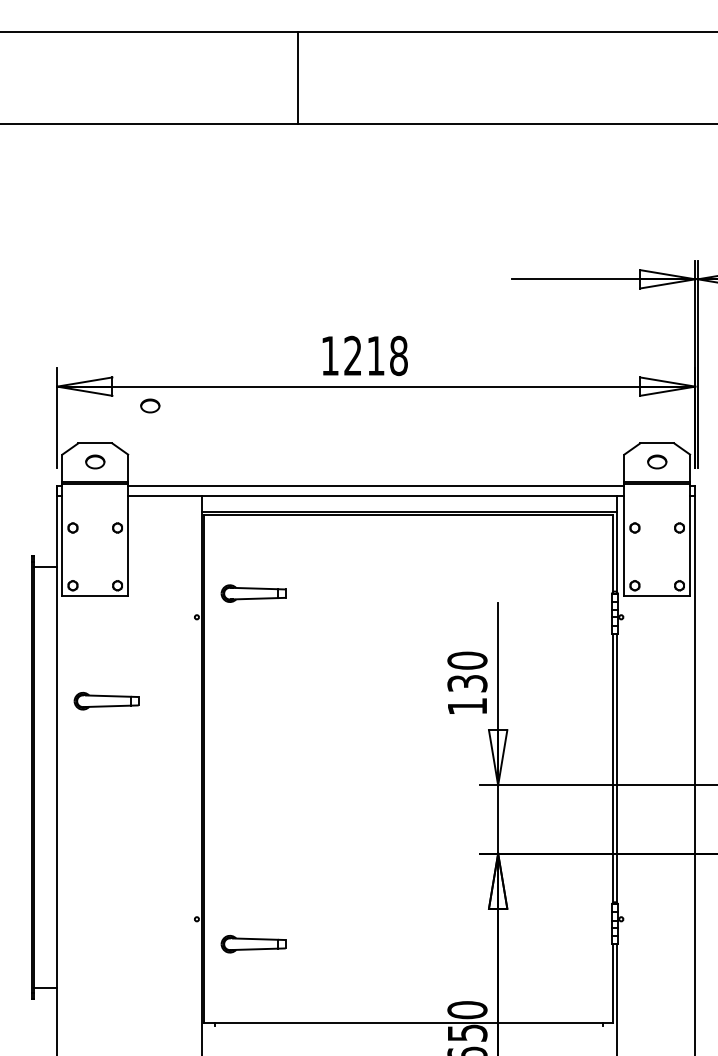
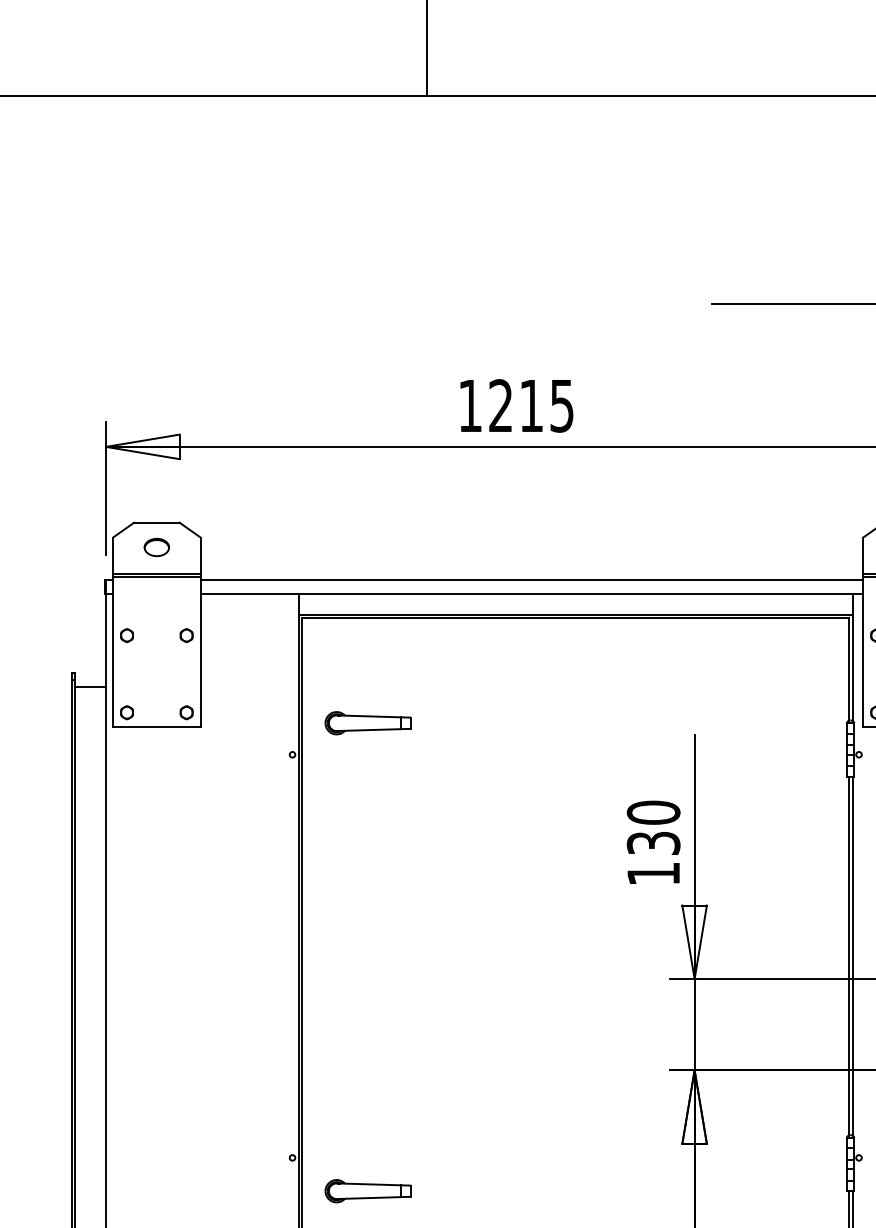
text: (398, 355) -> (561, 405), 1218 -> 1215
part: (150, 405) -> (230, 472), removed
part: (106, 700) -> (171, 865), removed

